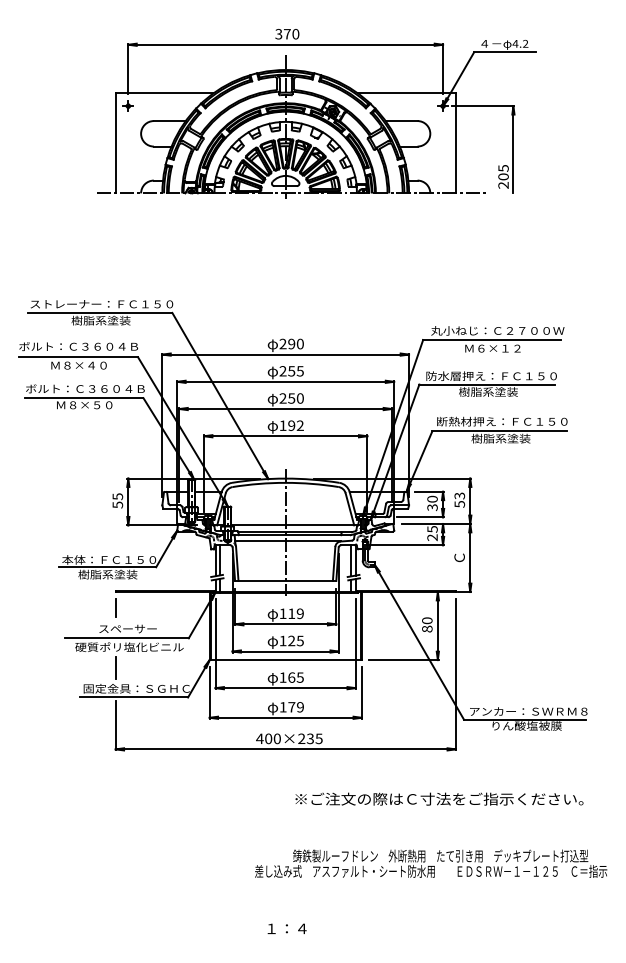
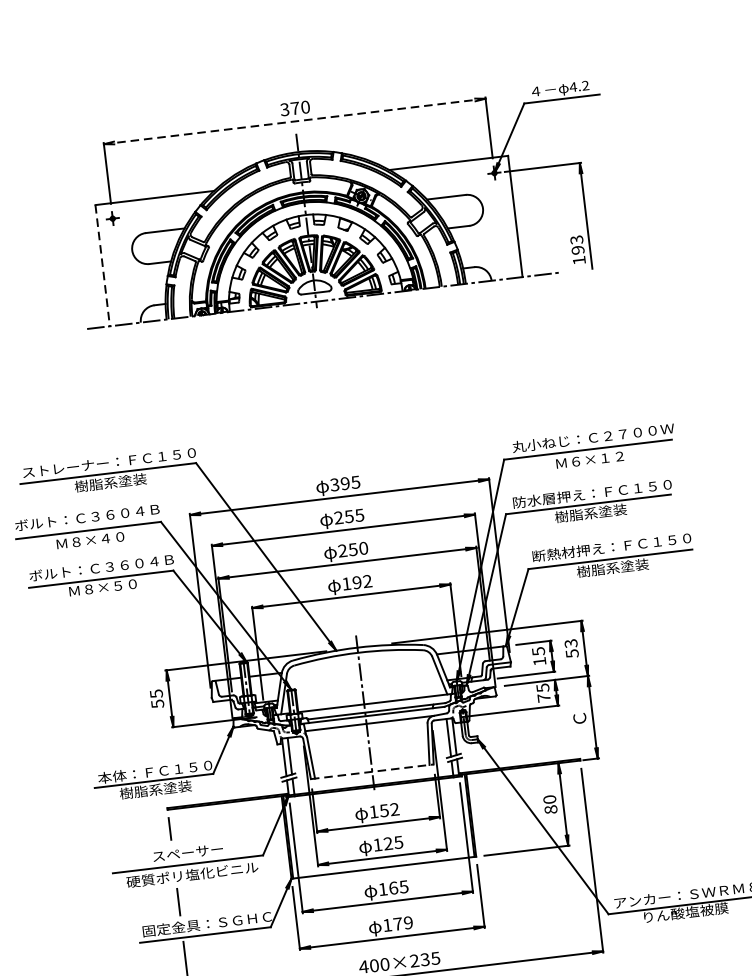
line: (286, 44) -> (295, 121), solid -> dashed
line: (115, 143) -> (102, 265), solid -> dashed
text: (503, 176) -> (577, 249), 205 -> 193
text: (291, 343) -> (344, 482), 290 -> 395
text: (432, 503) -> (539, 656), 30 -> 15
text: (432, 537) -> (544, 697), 25 -> 75
line: (285, 580) -> (371, 771), solid -> dashed
text: (295, 613) -> (388, 809), 119 -> 152

